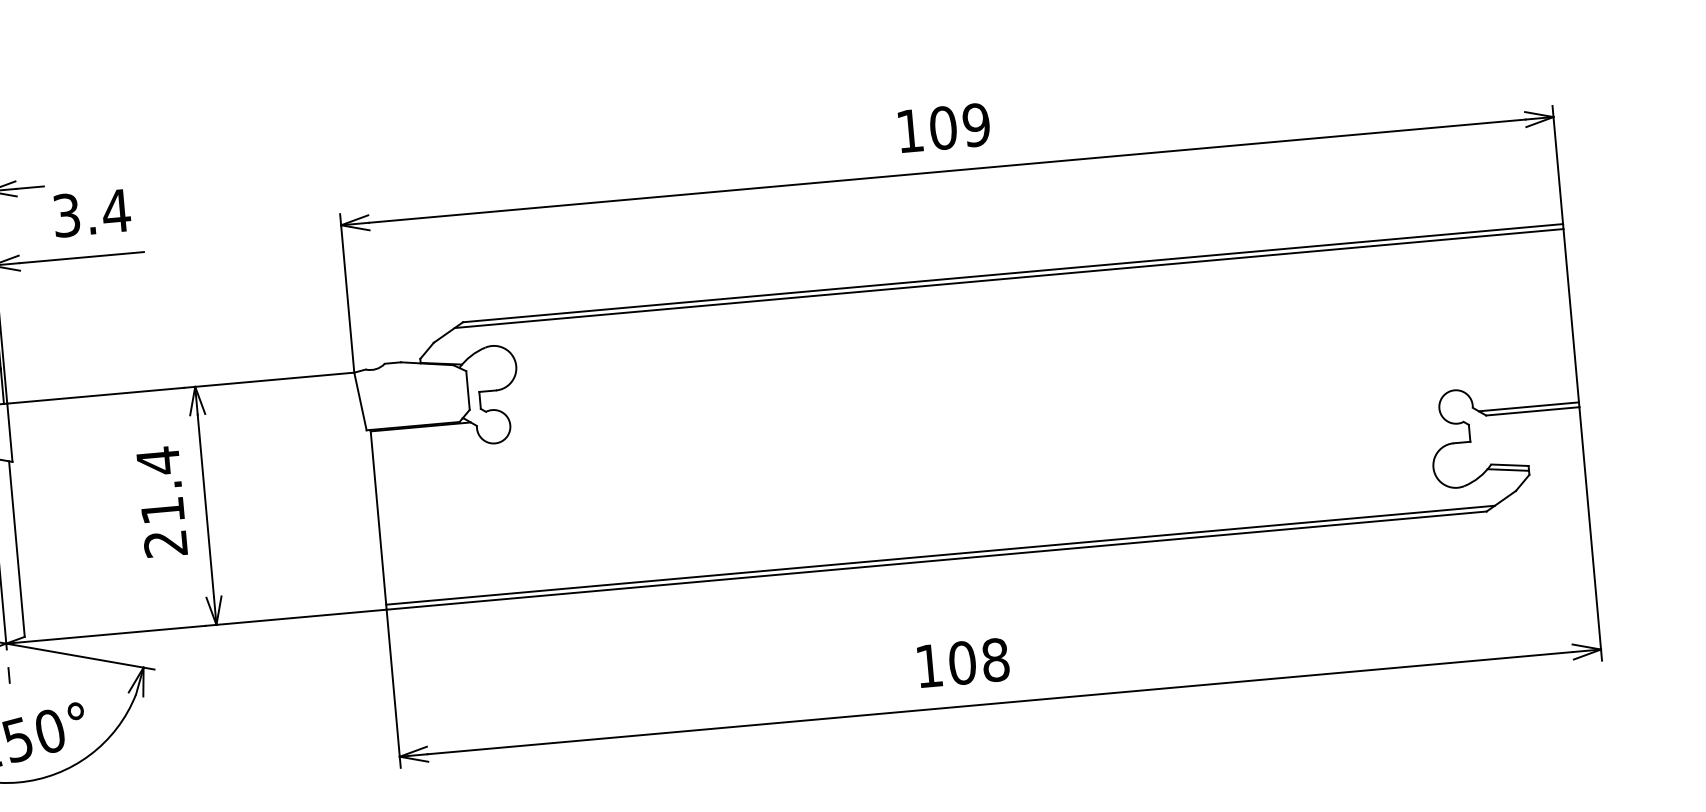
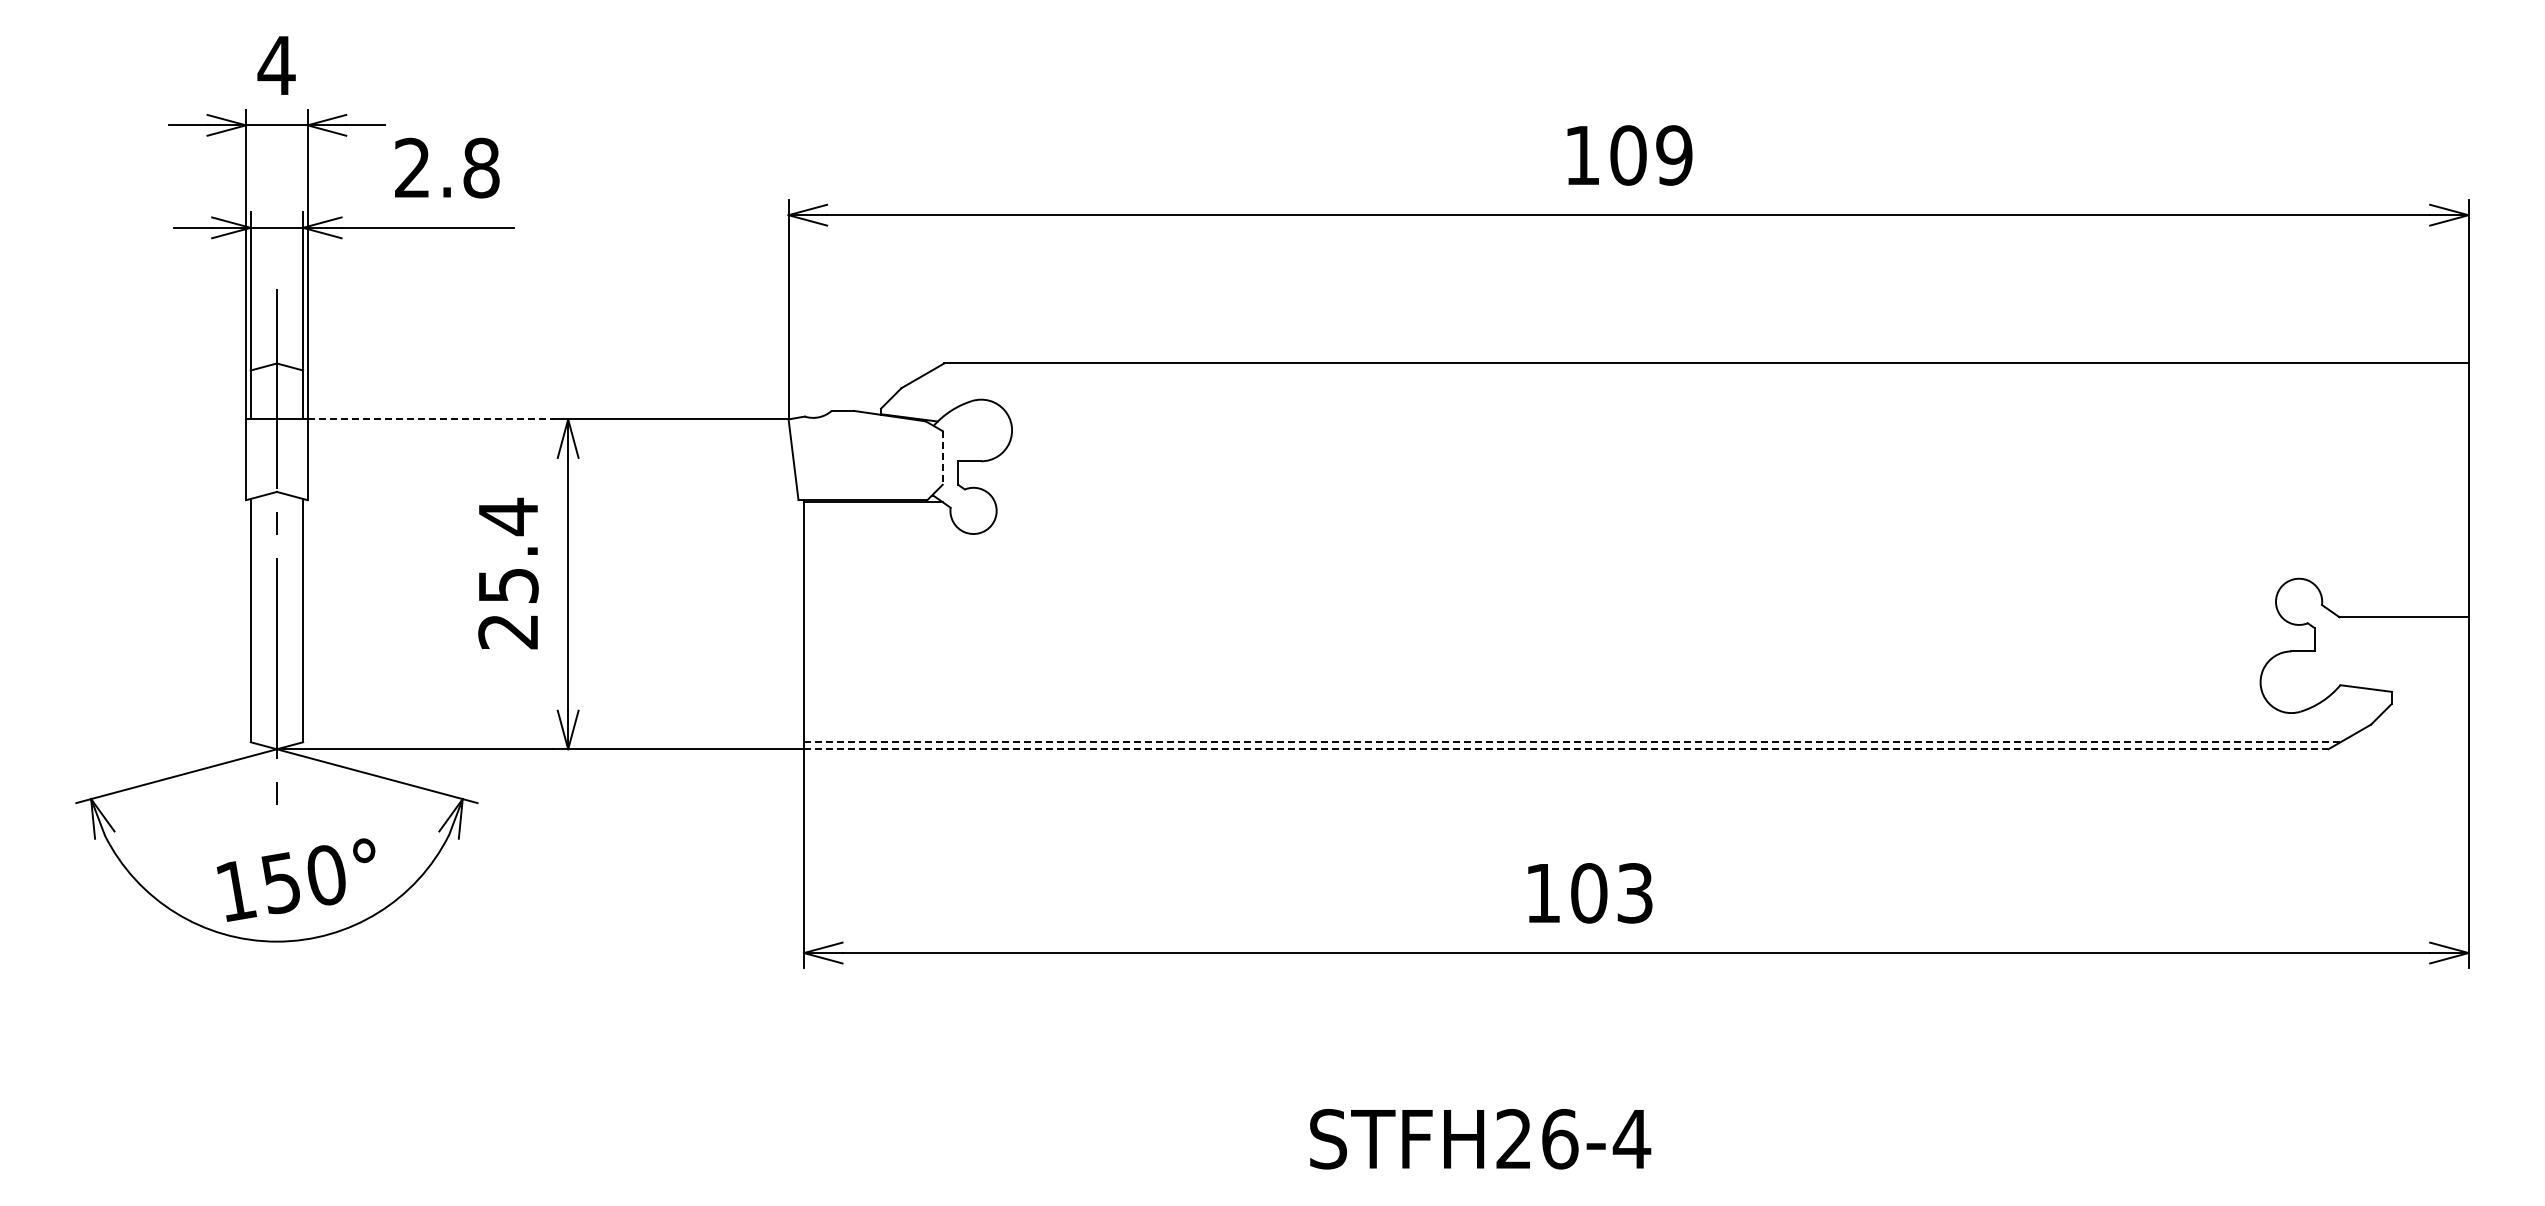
text: (91, 212) -> (447, 167), 3.4 -> 2.8
line: (1009, 278) -> (1700, 370), removed
line: (467, 390) -> (942, 457), solid -> dashed
line: (95, 395) -> (430, 419), solid -> dashed
line: (1528, 406) -> (2398, 610), removed
line: (1507, 469) -> (2362, 694), removed
text: (162, 510) -> (508, 585), 21.4 -> 25.4
line: (940, 555) -> (1572, 742), solid -> dashed
line: (936, 560) -> (1566, 749), solid -> dashed
text: (995, 660) -> (1635, 893), 108 -> 103

